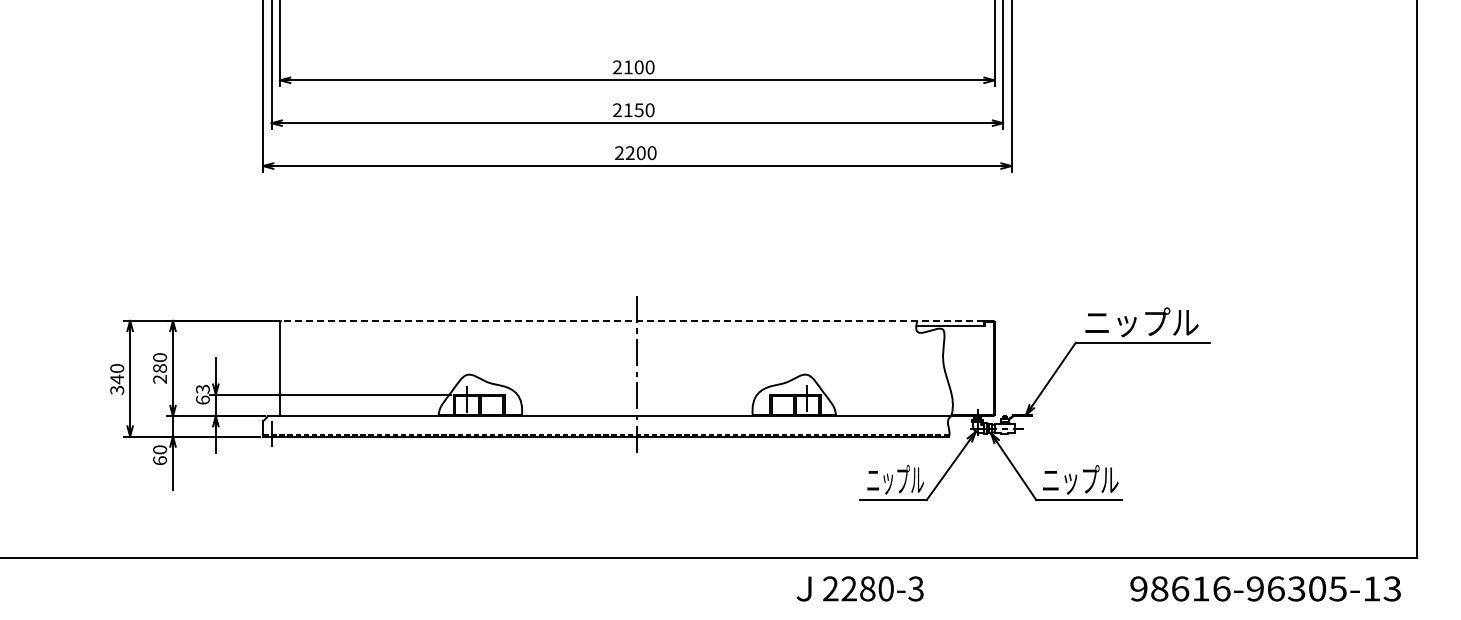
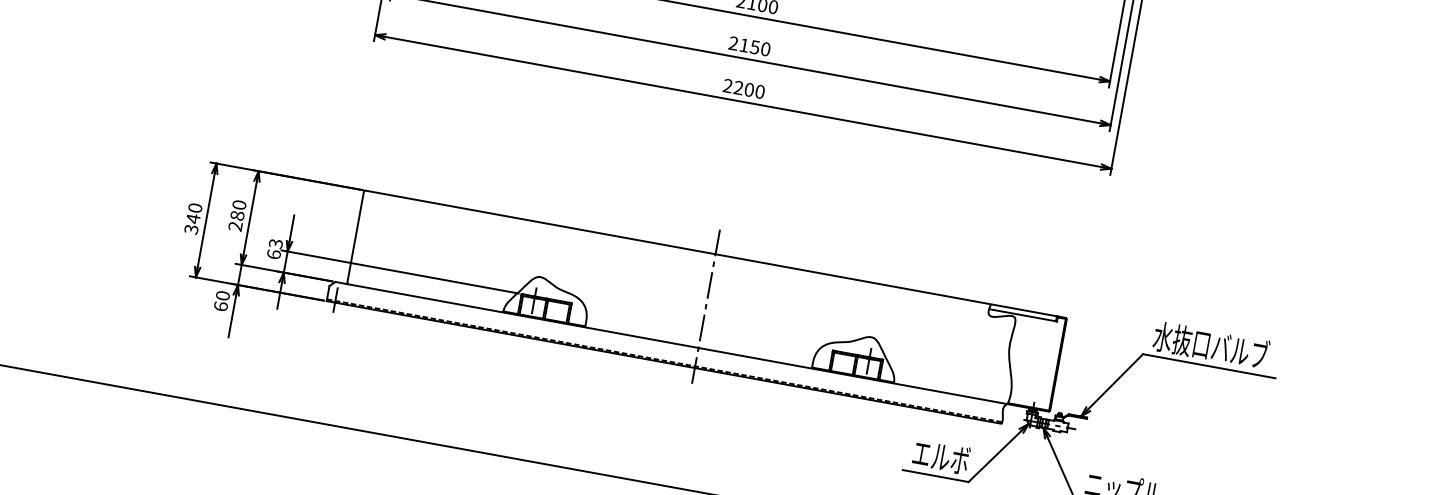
line: (632, 320) -> (710, 253), dashed -> solid
text: (1141, 321) -> (1211, 345), ニップル -> 水抜口バルブ
text: (895, 479) -> (941, 456), ニップル -> エルボ

